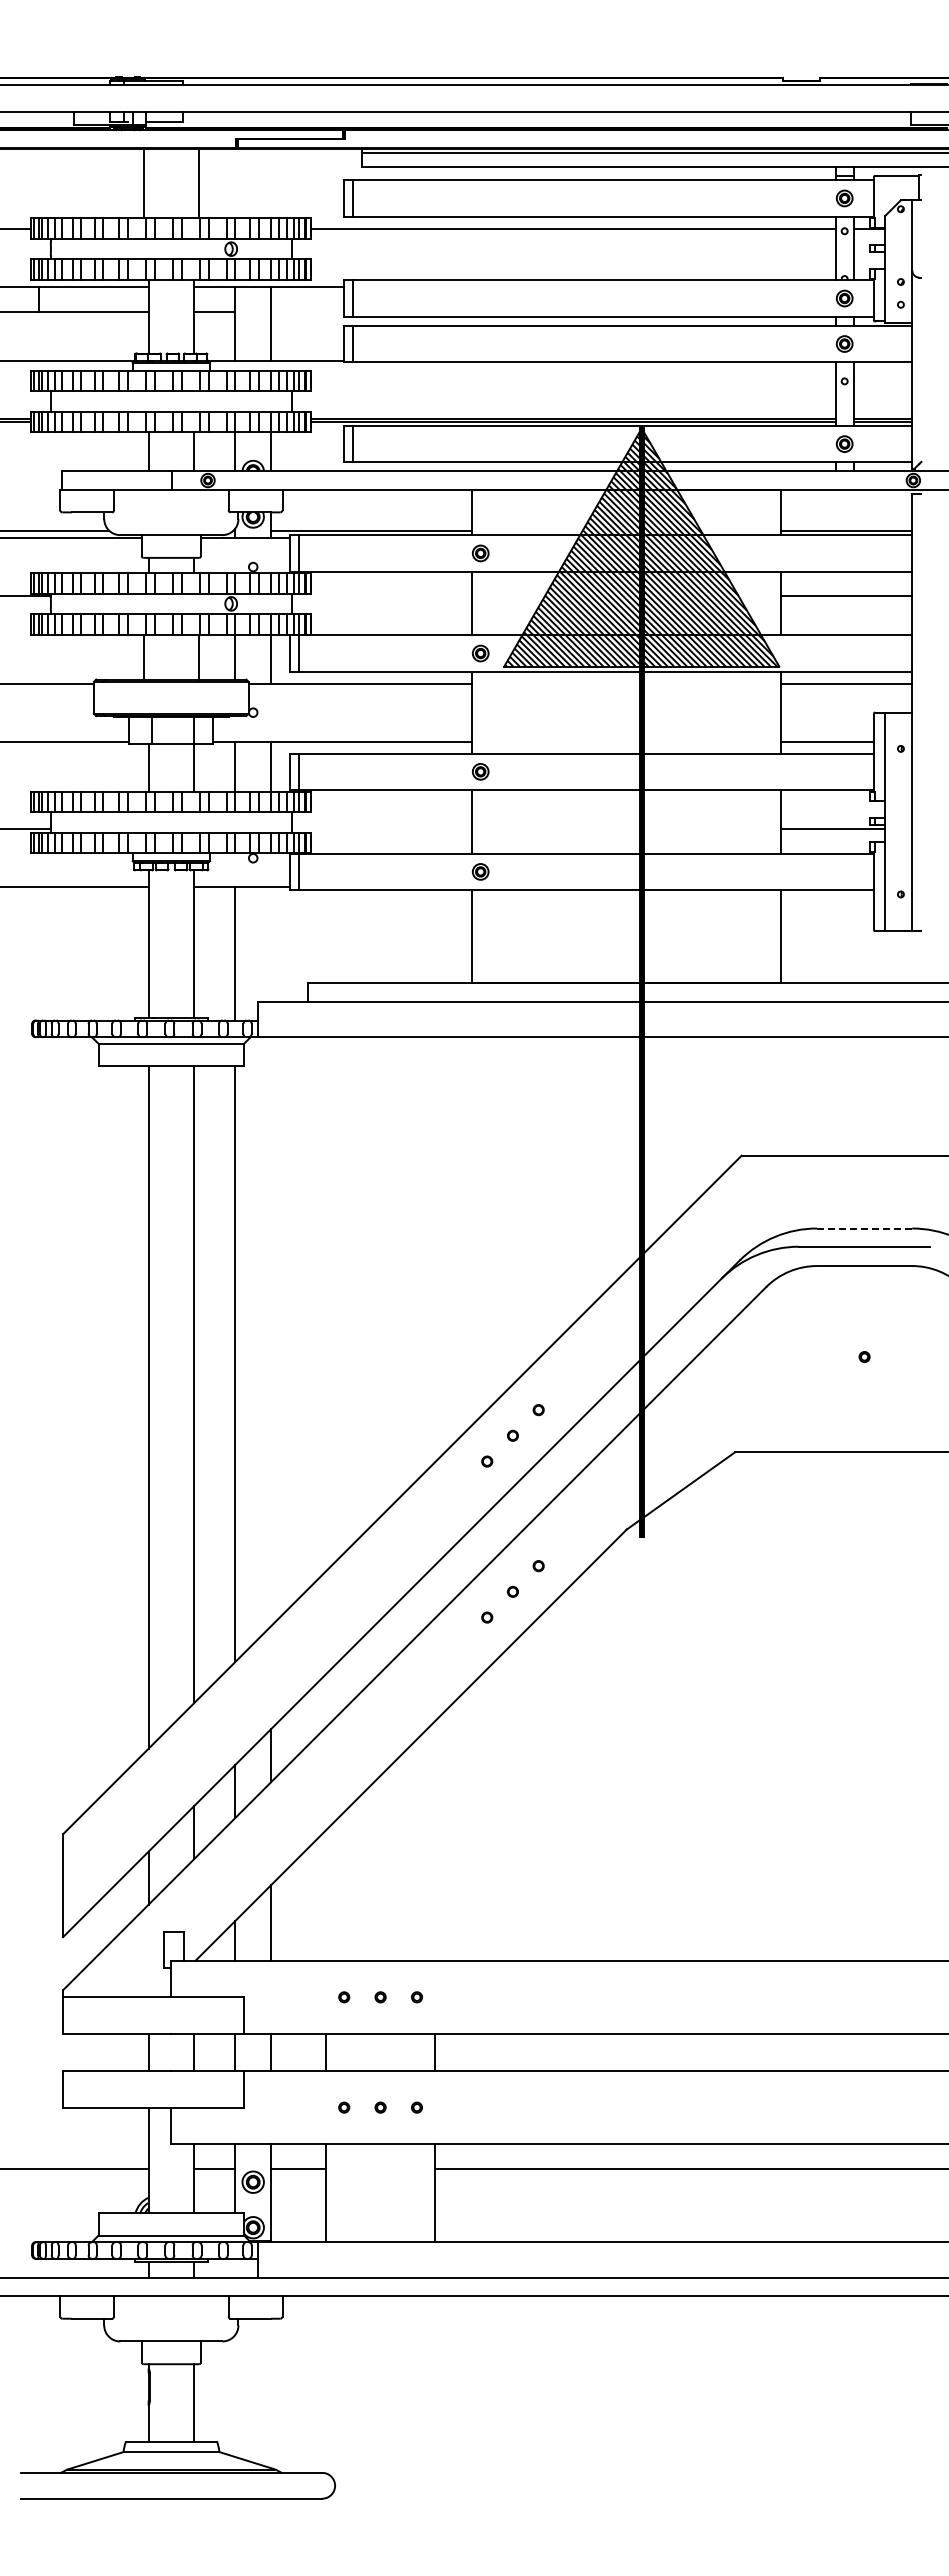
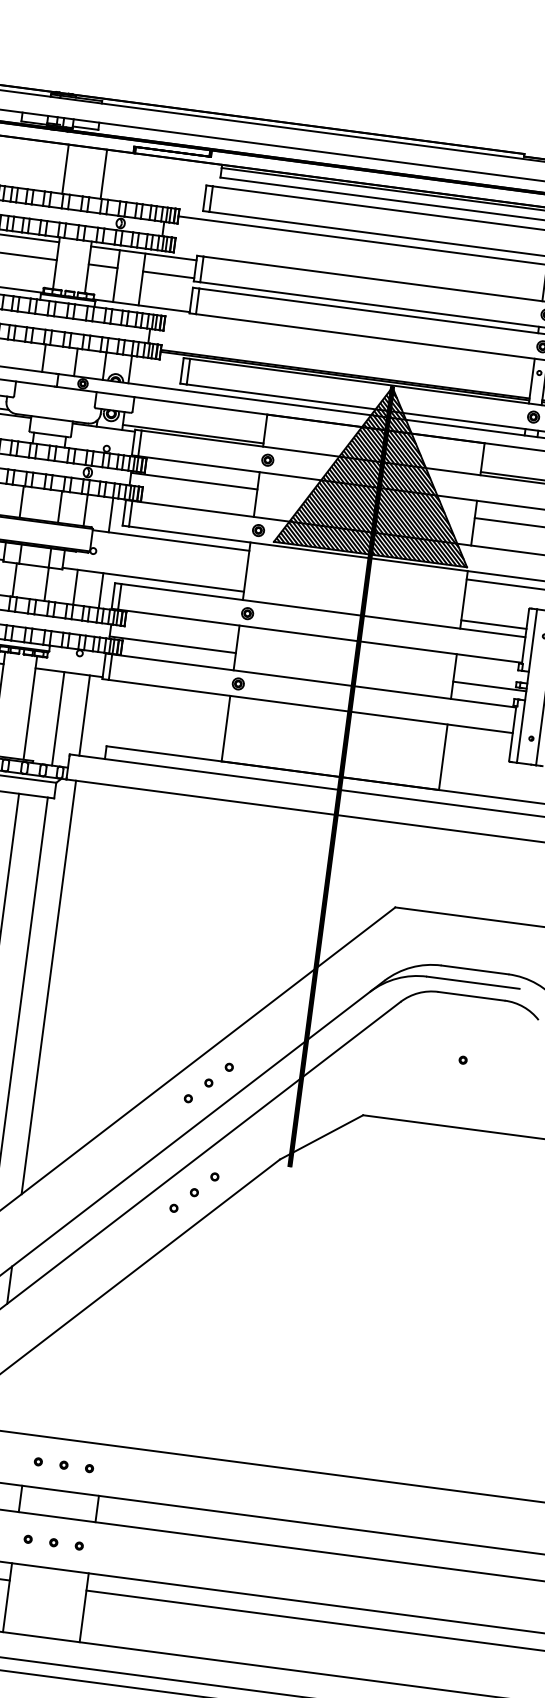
line: (307, 312) -> (168, 274), added
line: (381, 596) -> (194, 481), added
line: (381, 829) -> (172, 644), added
line: (271, 944) -> (84, 715), added
line: (864, 1228) -> (474, 969), dashed -> solid
line: (271, 1331) -> (48, 987), added

